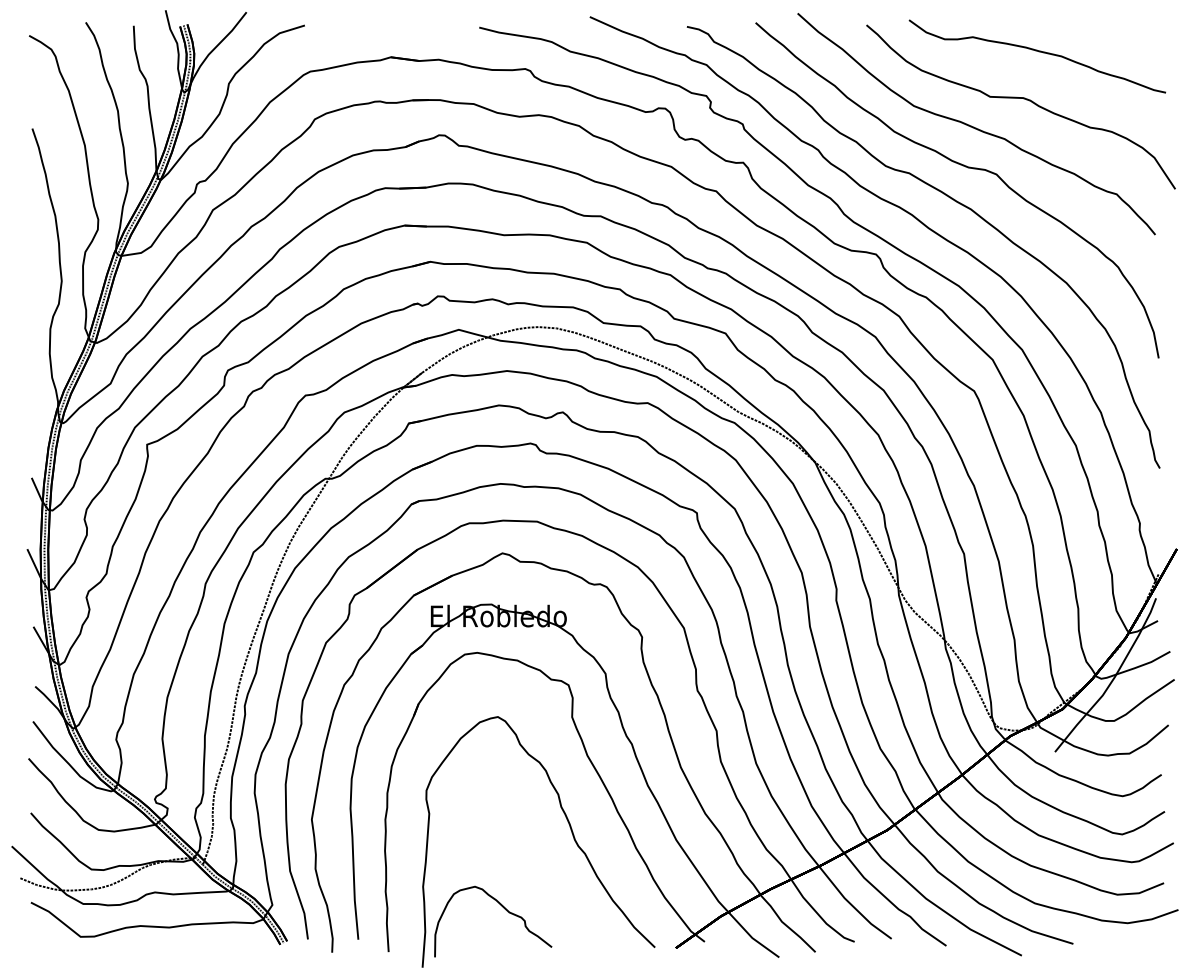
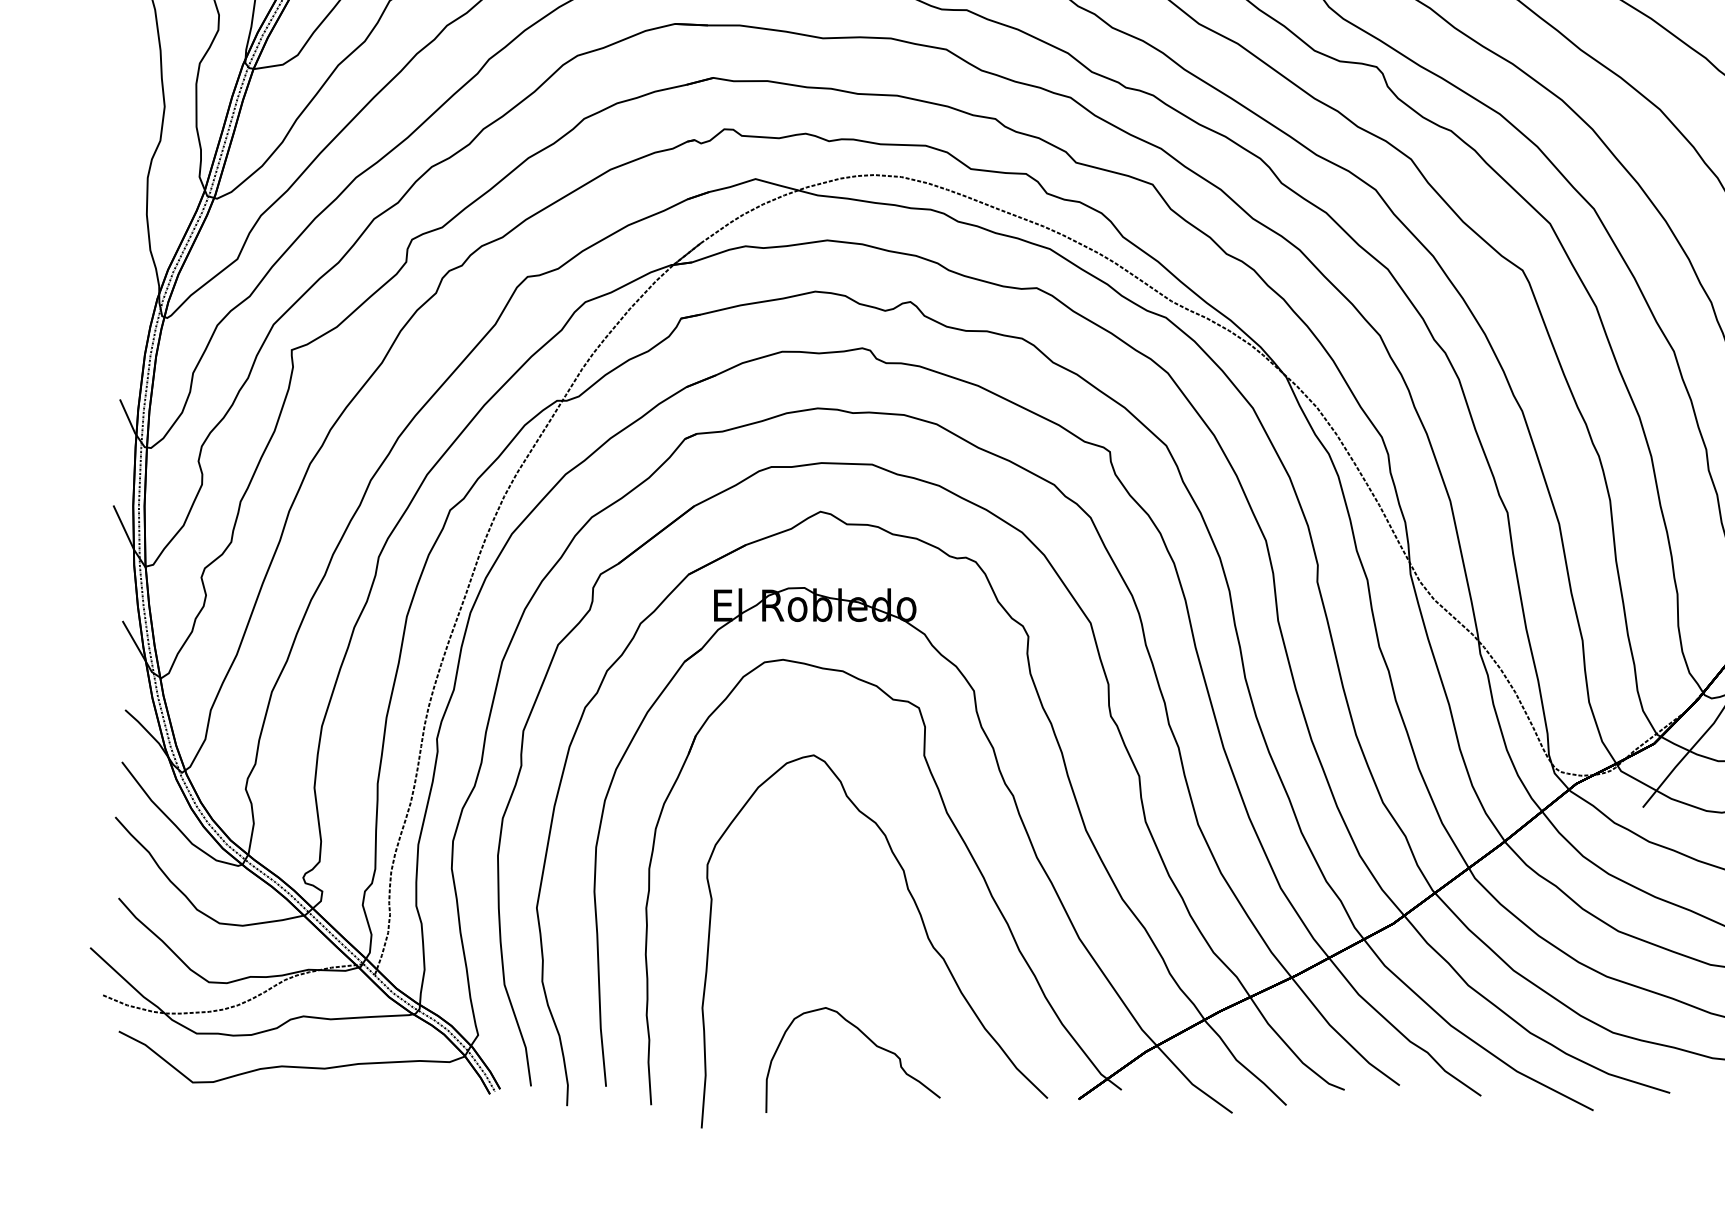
curve: (504, 909) -> (869, 1041), moved

